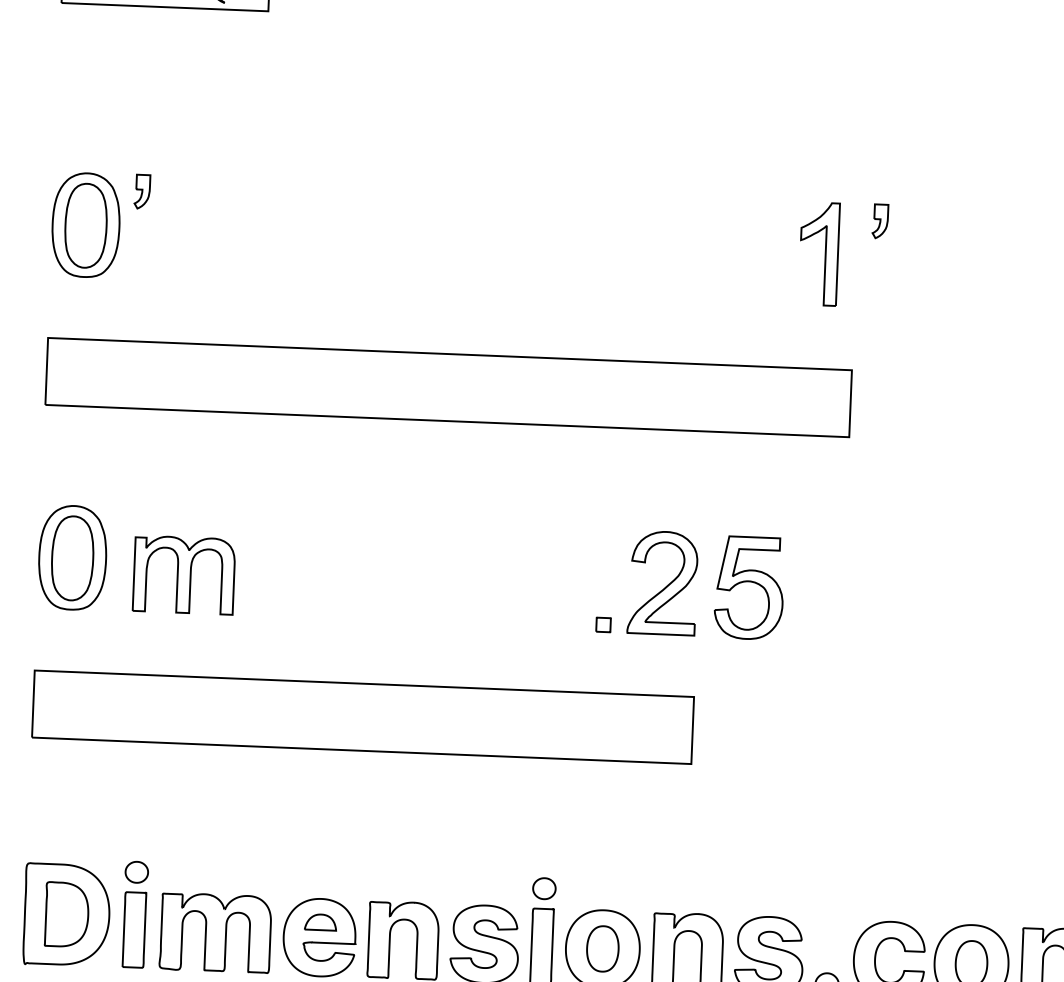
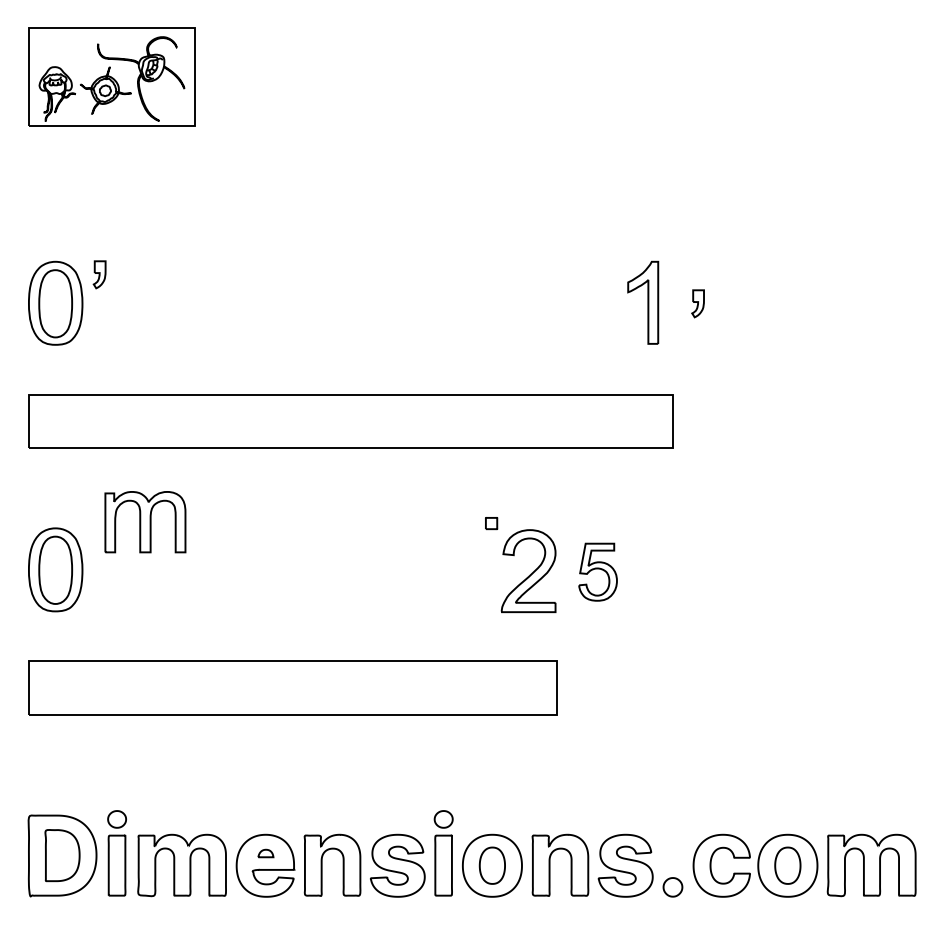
part: (879, 221) -> (697, 303), moved
part: (184, 575) -> (145, 522), moved
part: (748, 587) -> (597, 571), size x0.7
part: (603, 624) -> (491, 523), moved
part: (320, 922) -> (265, 853), size x0.6

